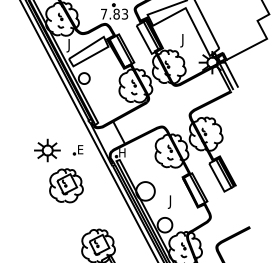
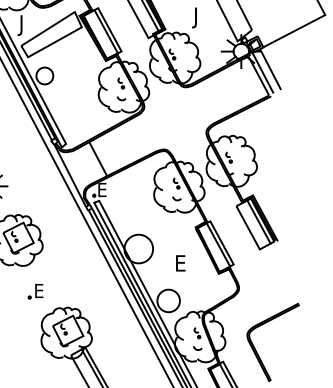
part: (77, 150) -> (34, 292), moved
text: (122, 152) -> (103, 189), H -> E
text: (171, 201) -> (178, 264), J -> E

